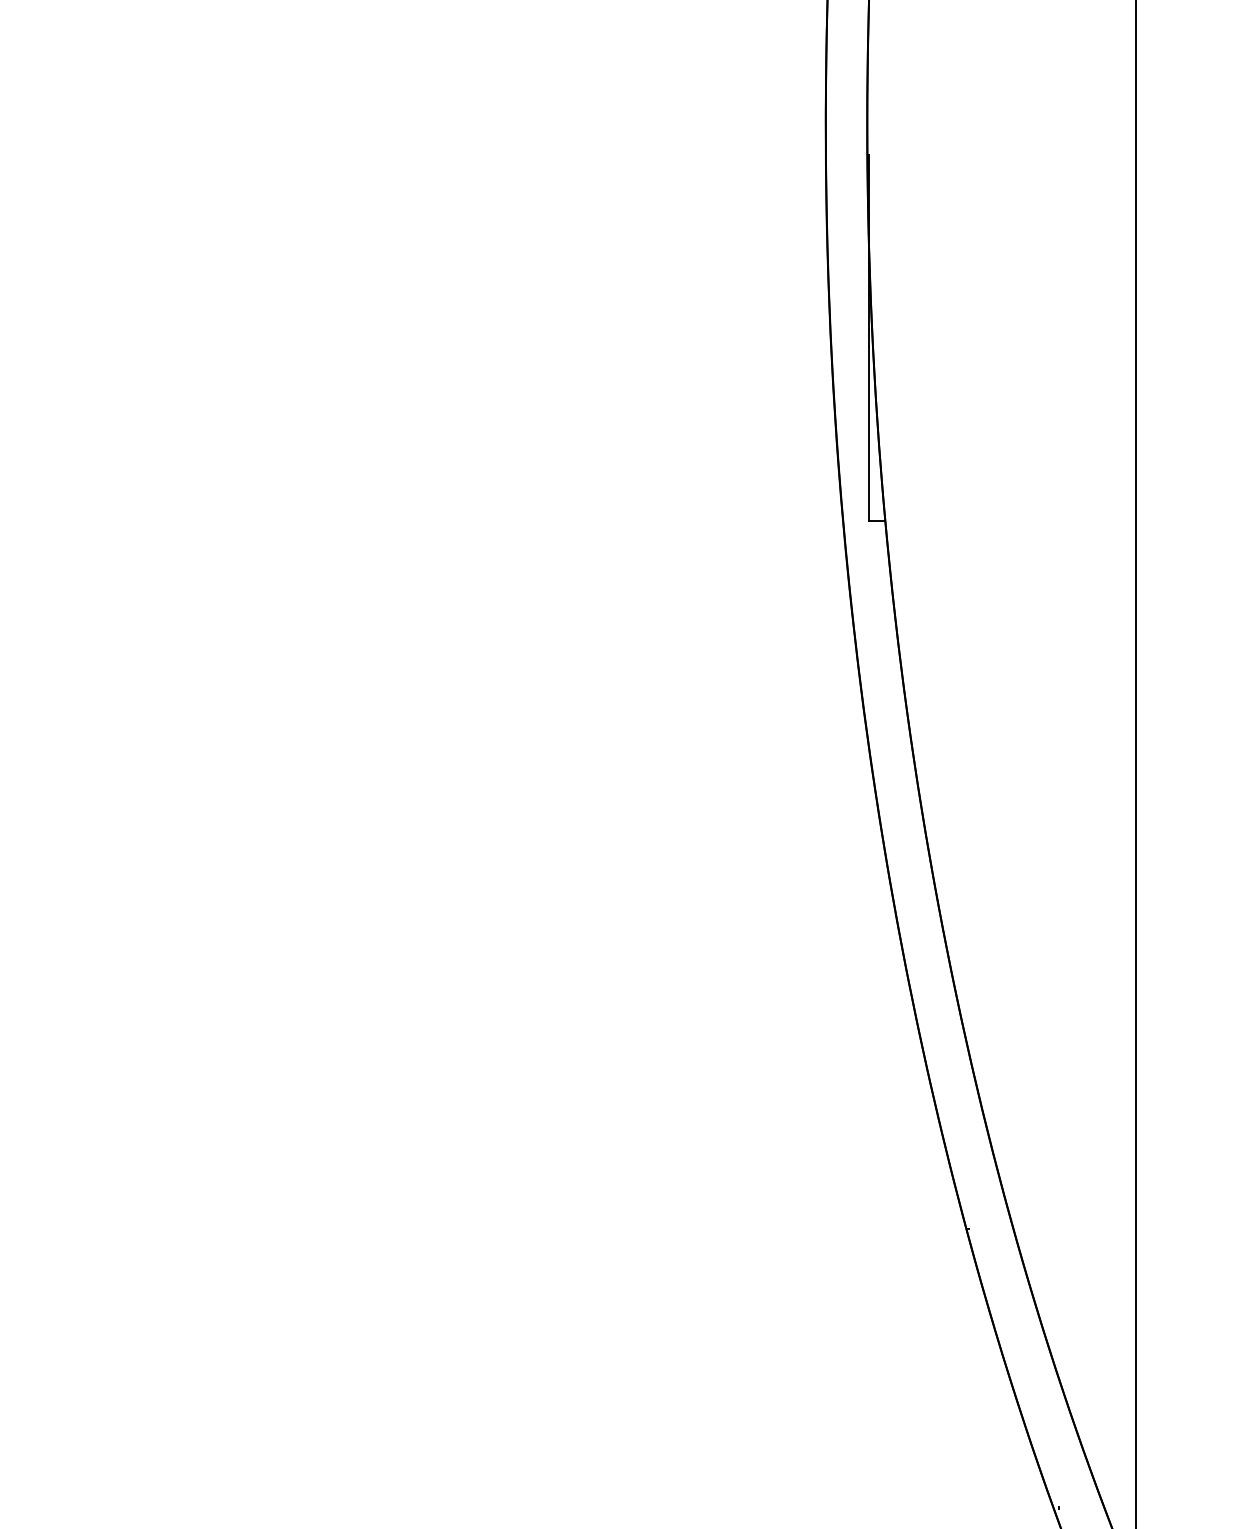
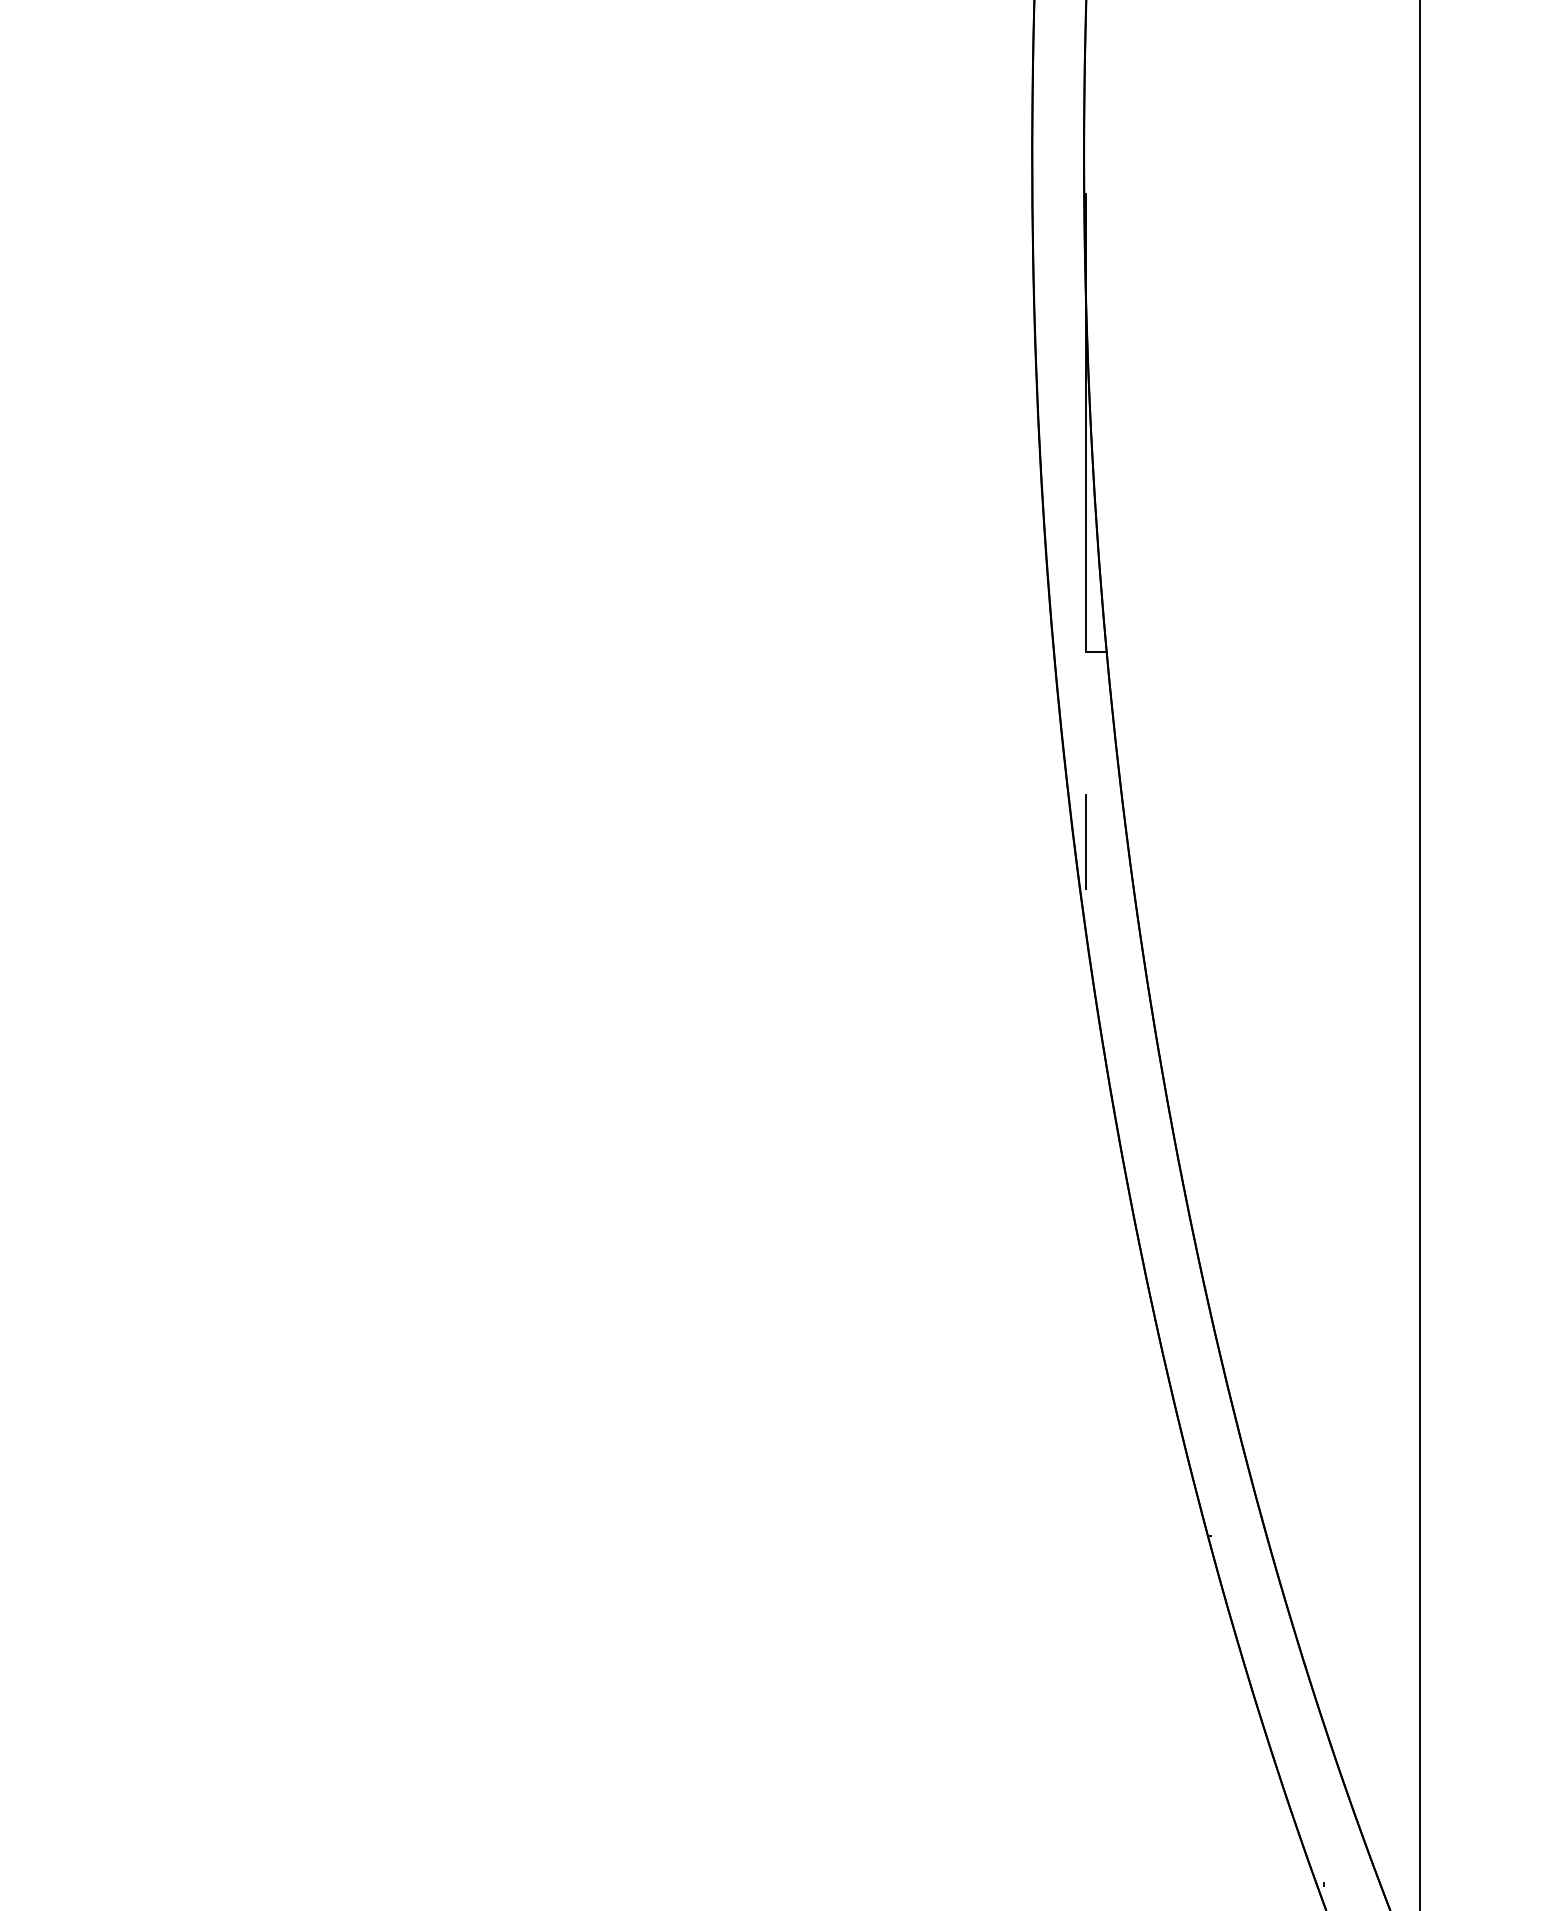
line: (868, 673) -> (1085, 841), added

